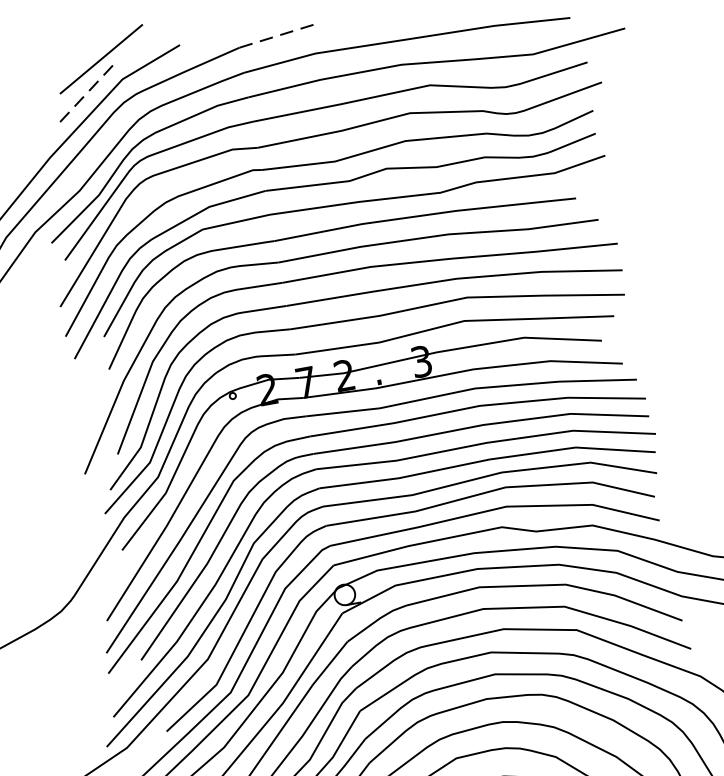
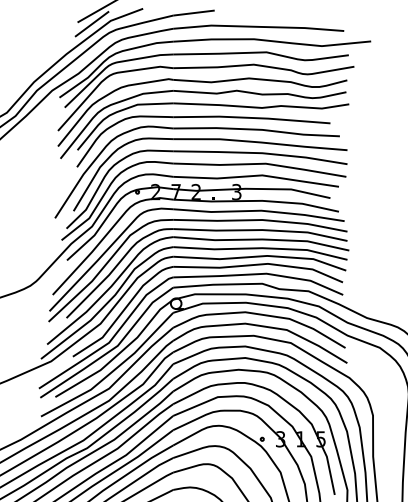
line: (277, 36) -> (193, 13), dashed -> solid
line: (88, 90) -> (92, 23), dashed -> solid

